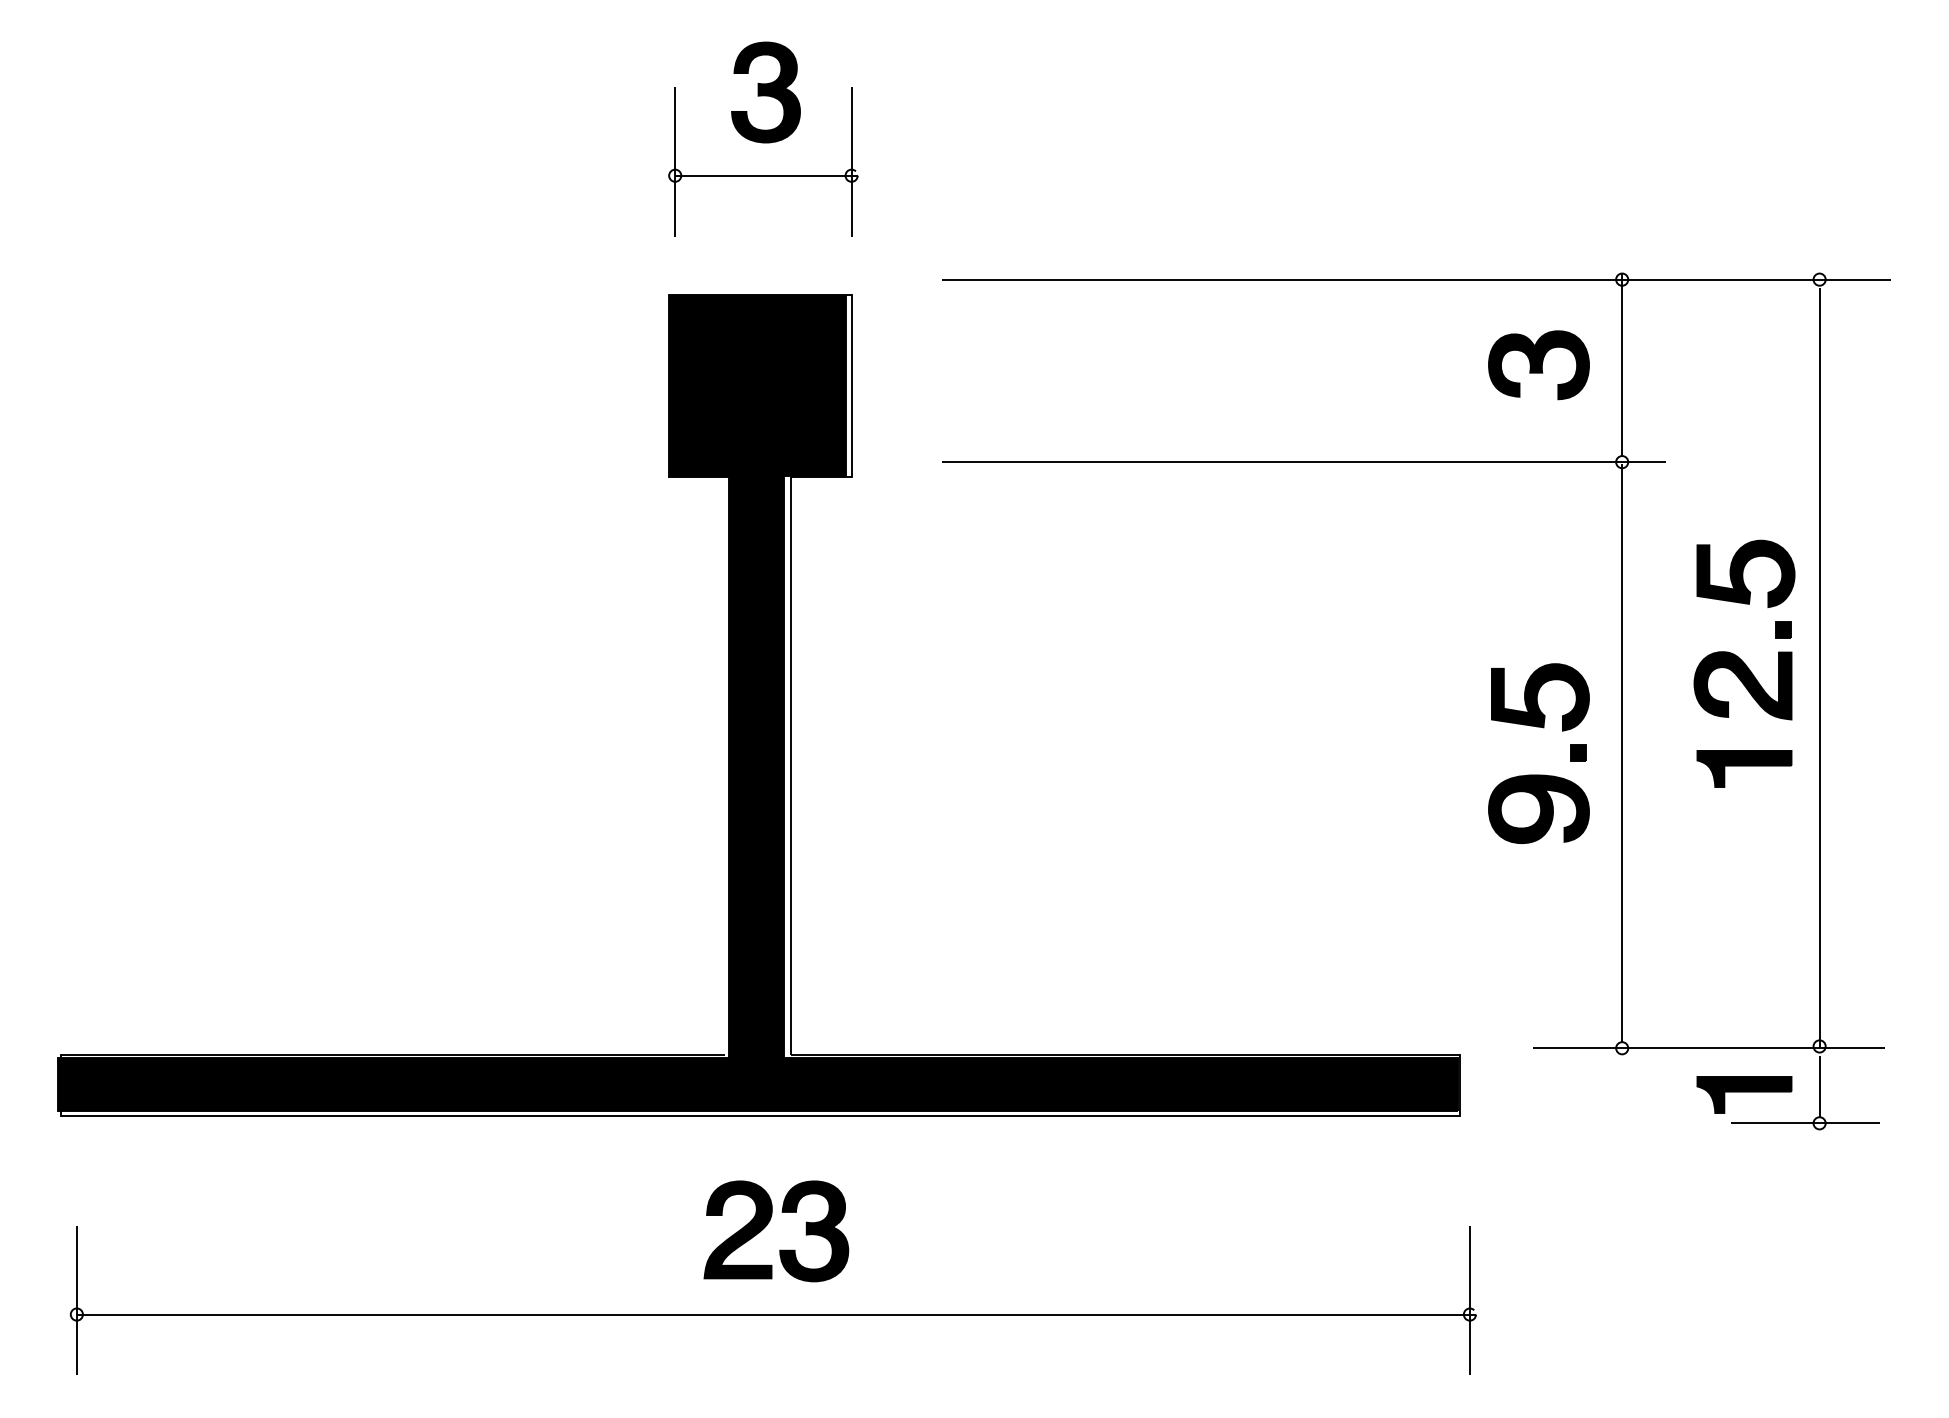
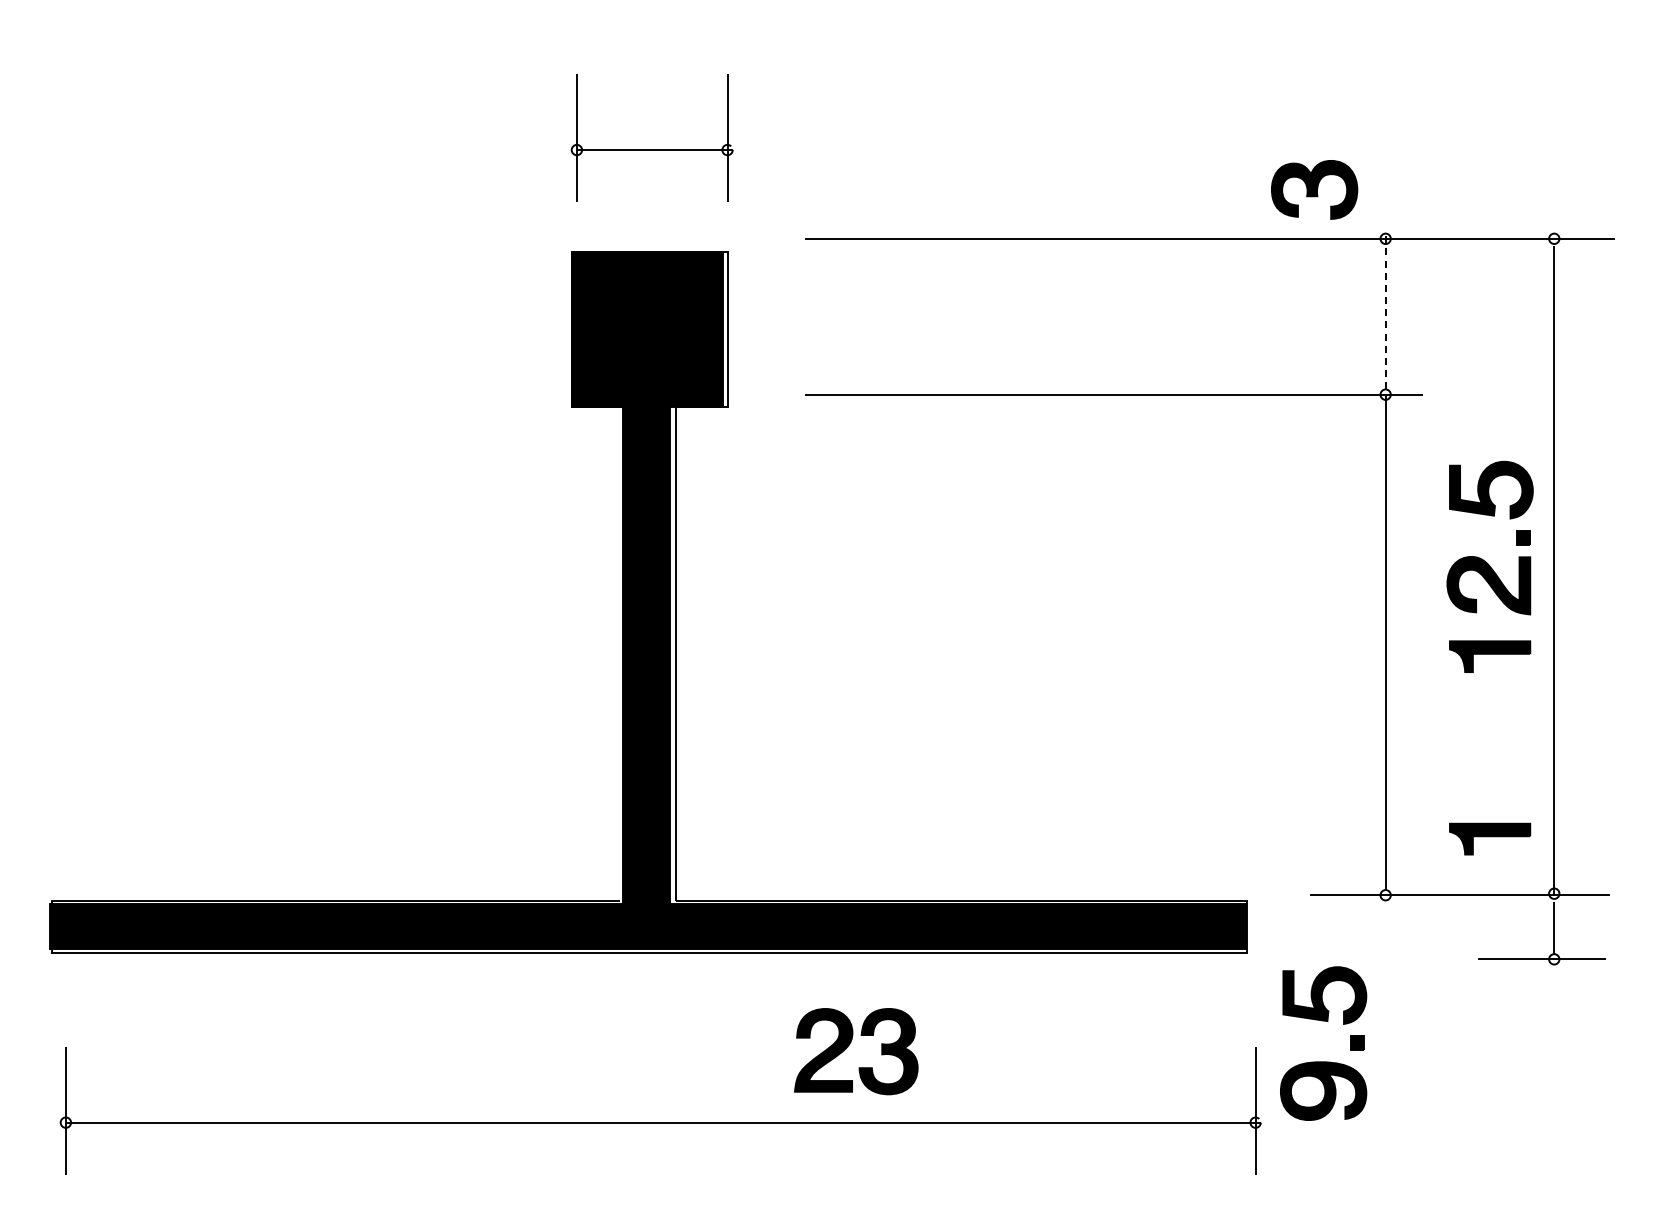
part: (766, 91) -> (654, 78), removed
part: (1538, 364) -> (1314, 189), moved
line: (1622, 364) -> (1385, 311), solid -> dashed
part: (1538, 774) -> (1323, 1061), moved
part: (1744, 1094) -> (1490, 838), moved
part: (769, 1223) -> (850, 1044), moved

